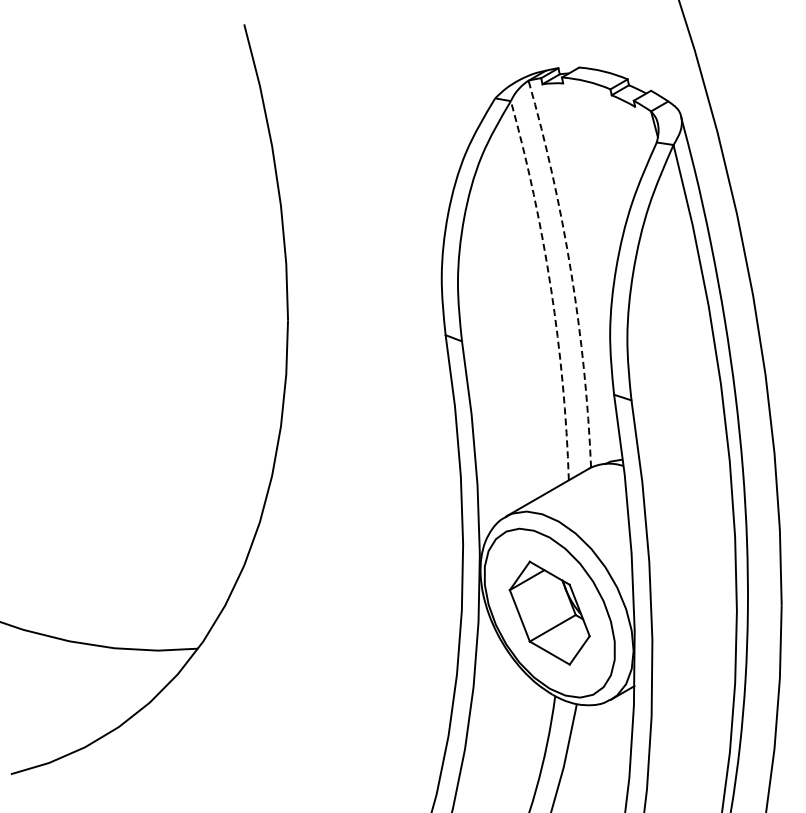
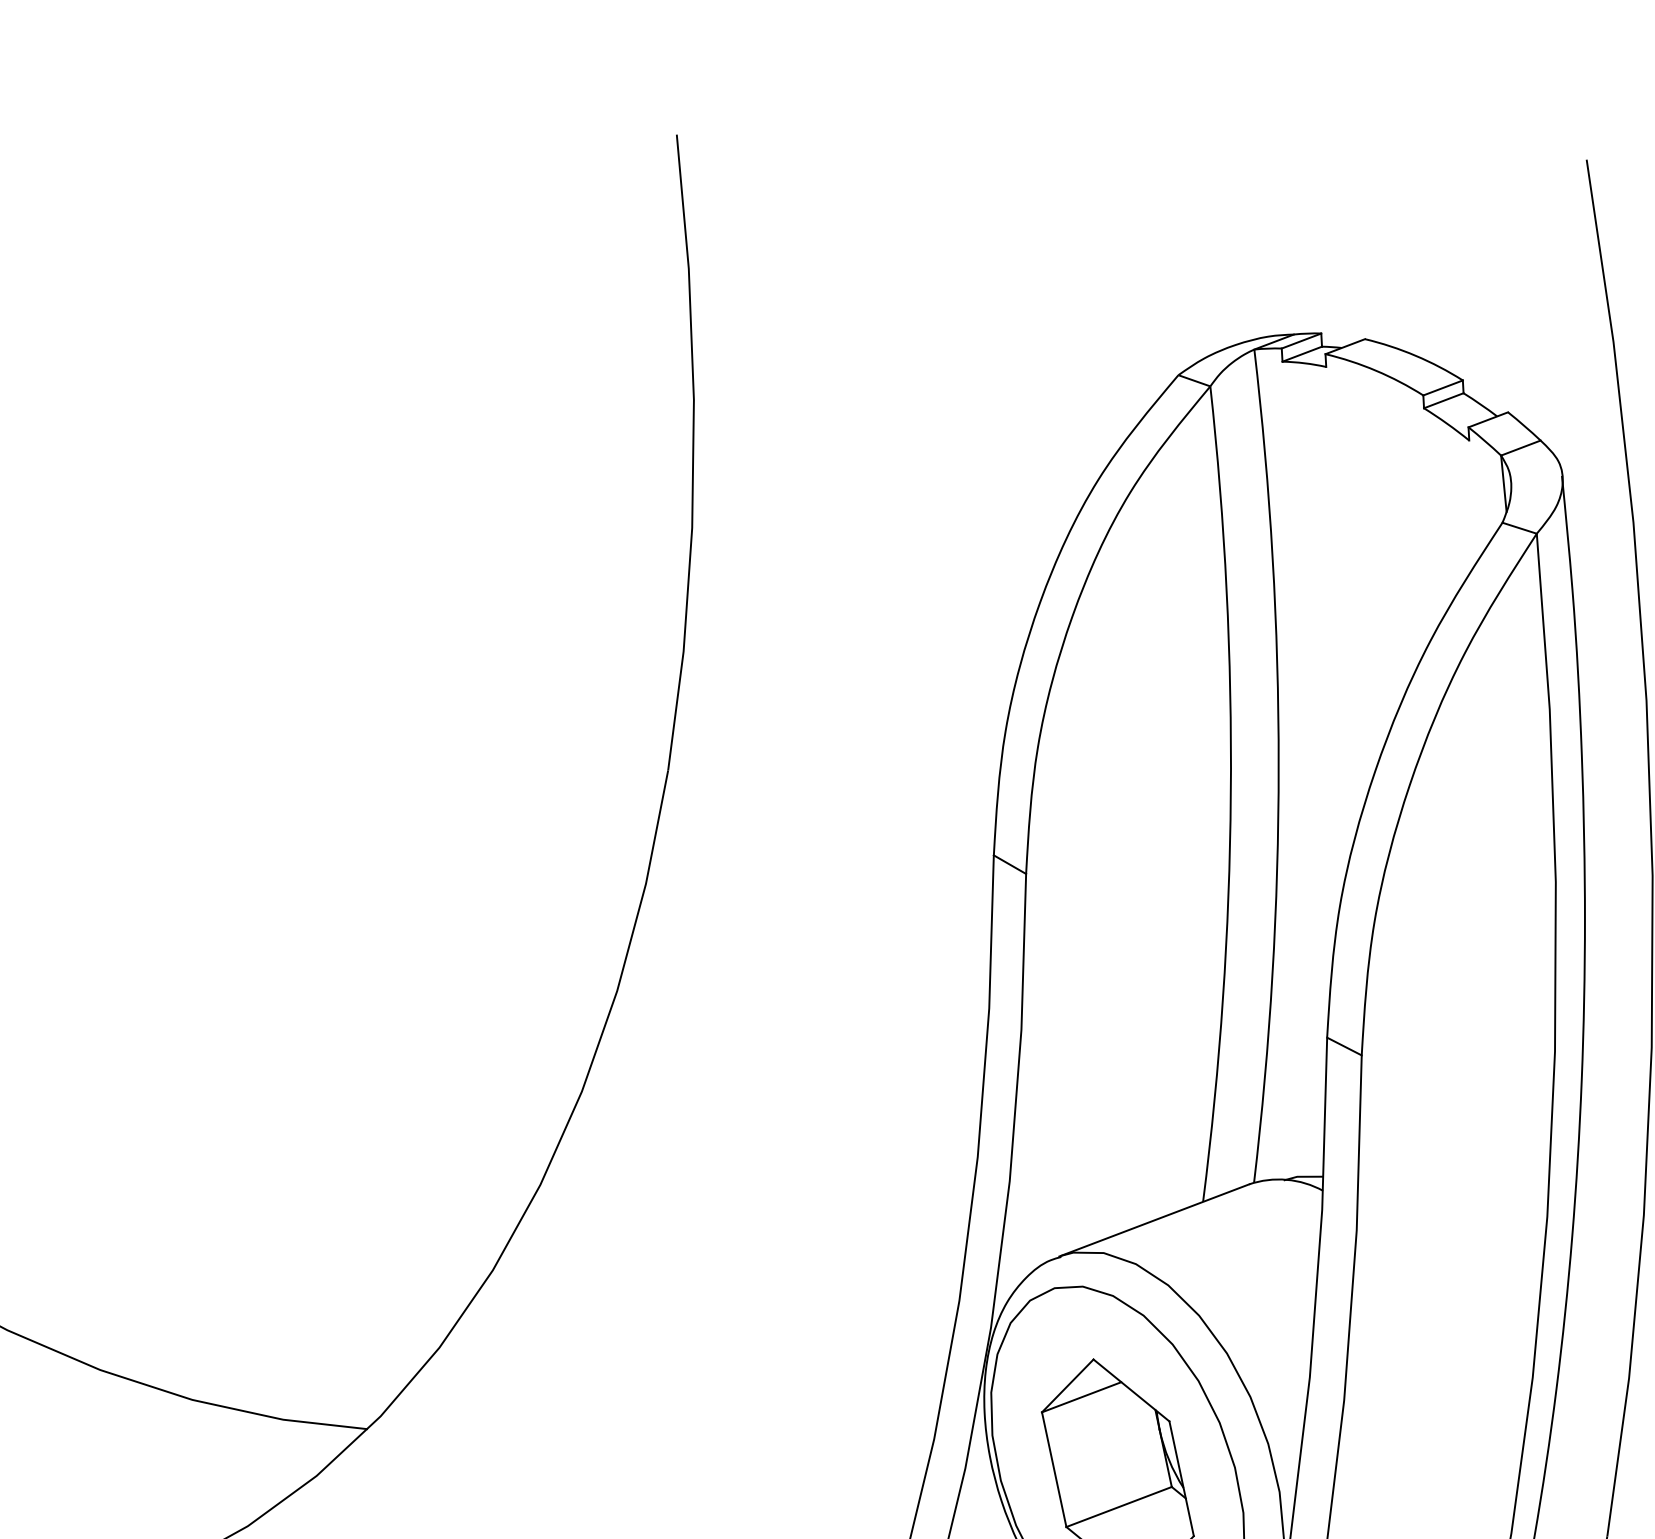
arc: (571, 272) -> (1279, 766), dashed -> solid
arc: (551, 289) -> (1231, 795), dashed -> solid

